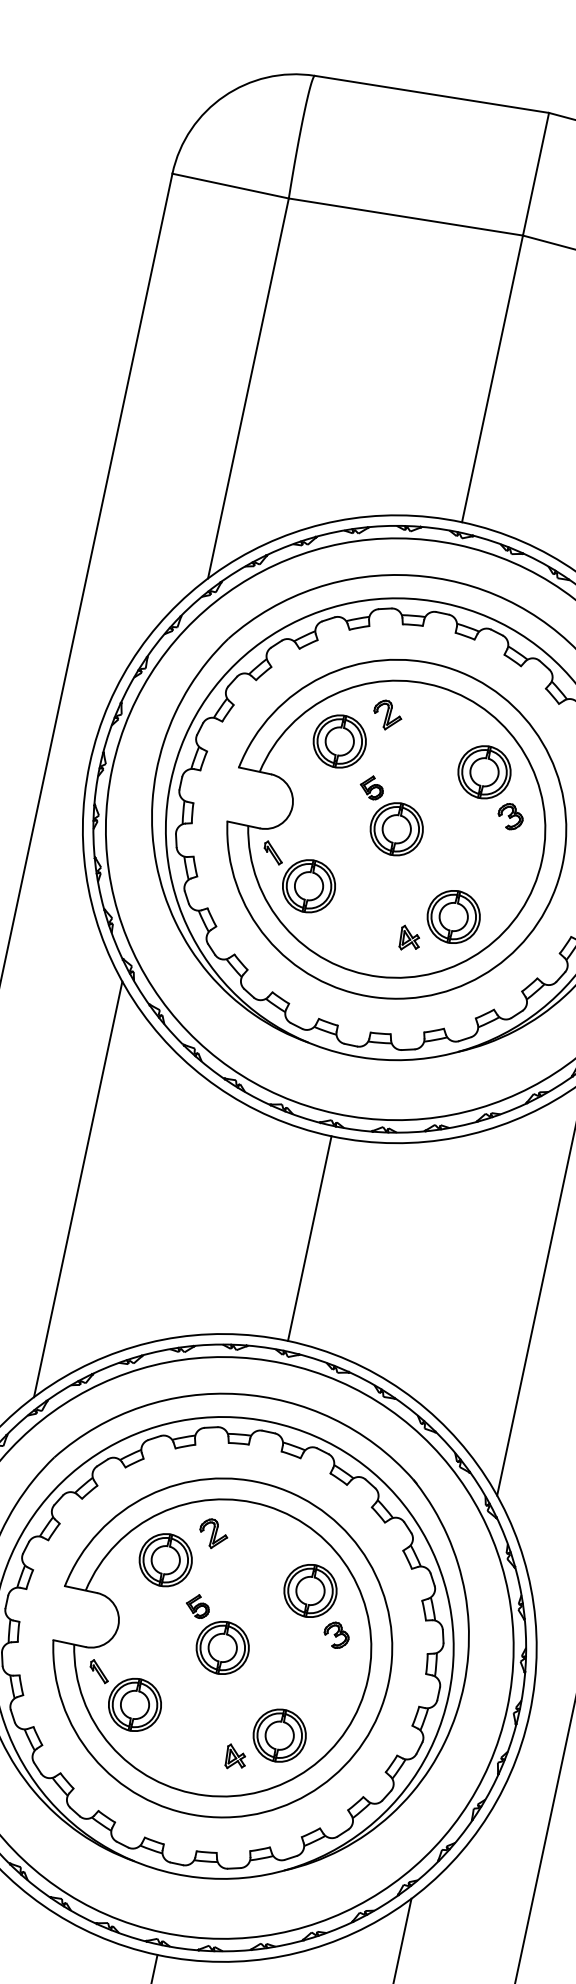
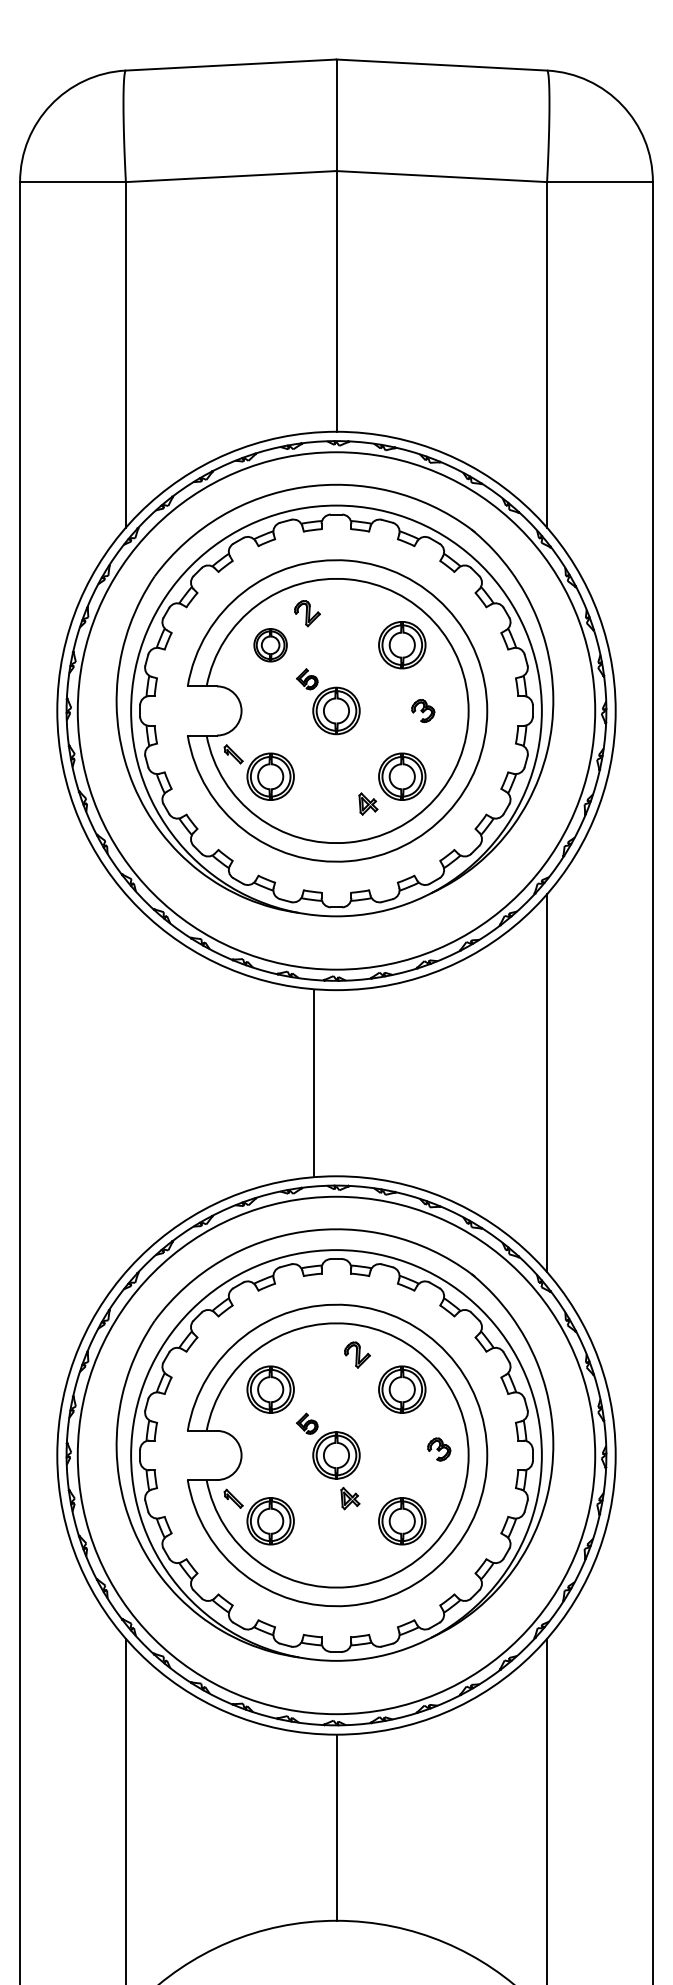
part: (339, 741) -> (270, 645), size x0.7
part: (511, 816) -> (423, 710), moved
line: (77, 1189) -> (125, 1083), removed
line: (309, 1238) -> (313, 1083), moved
part: (213, 1533) -> (357, 1354), moved
part: (336, 1635) -> (439, 1449), moved
part: (236, 1757) -> (350, 1498), moved

